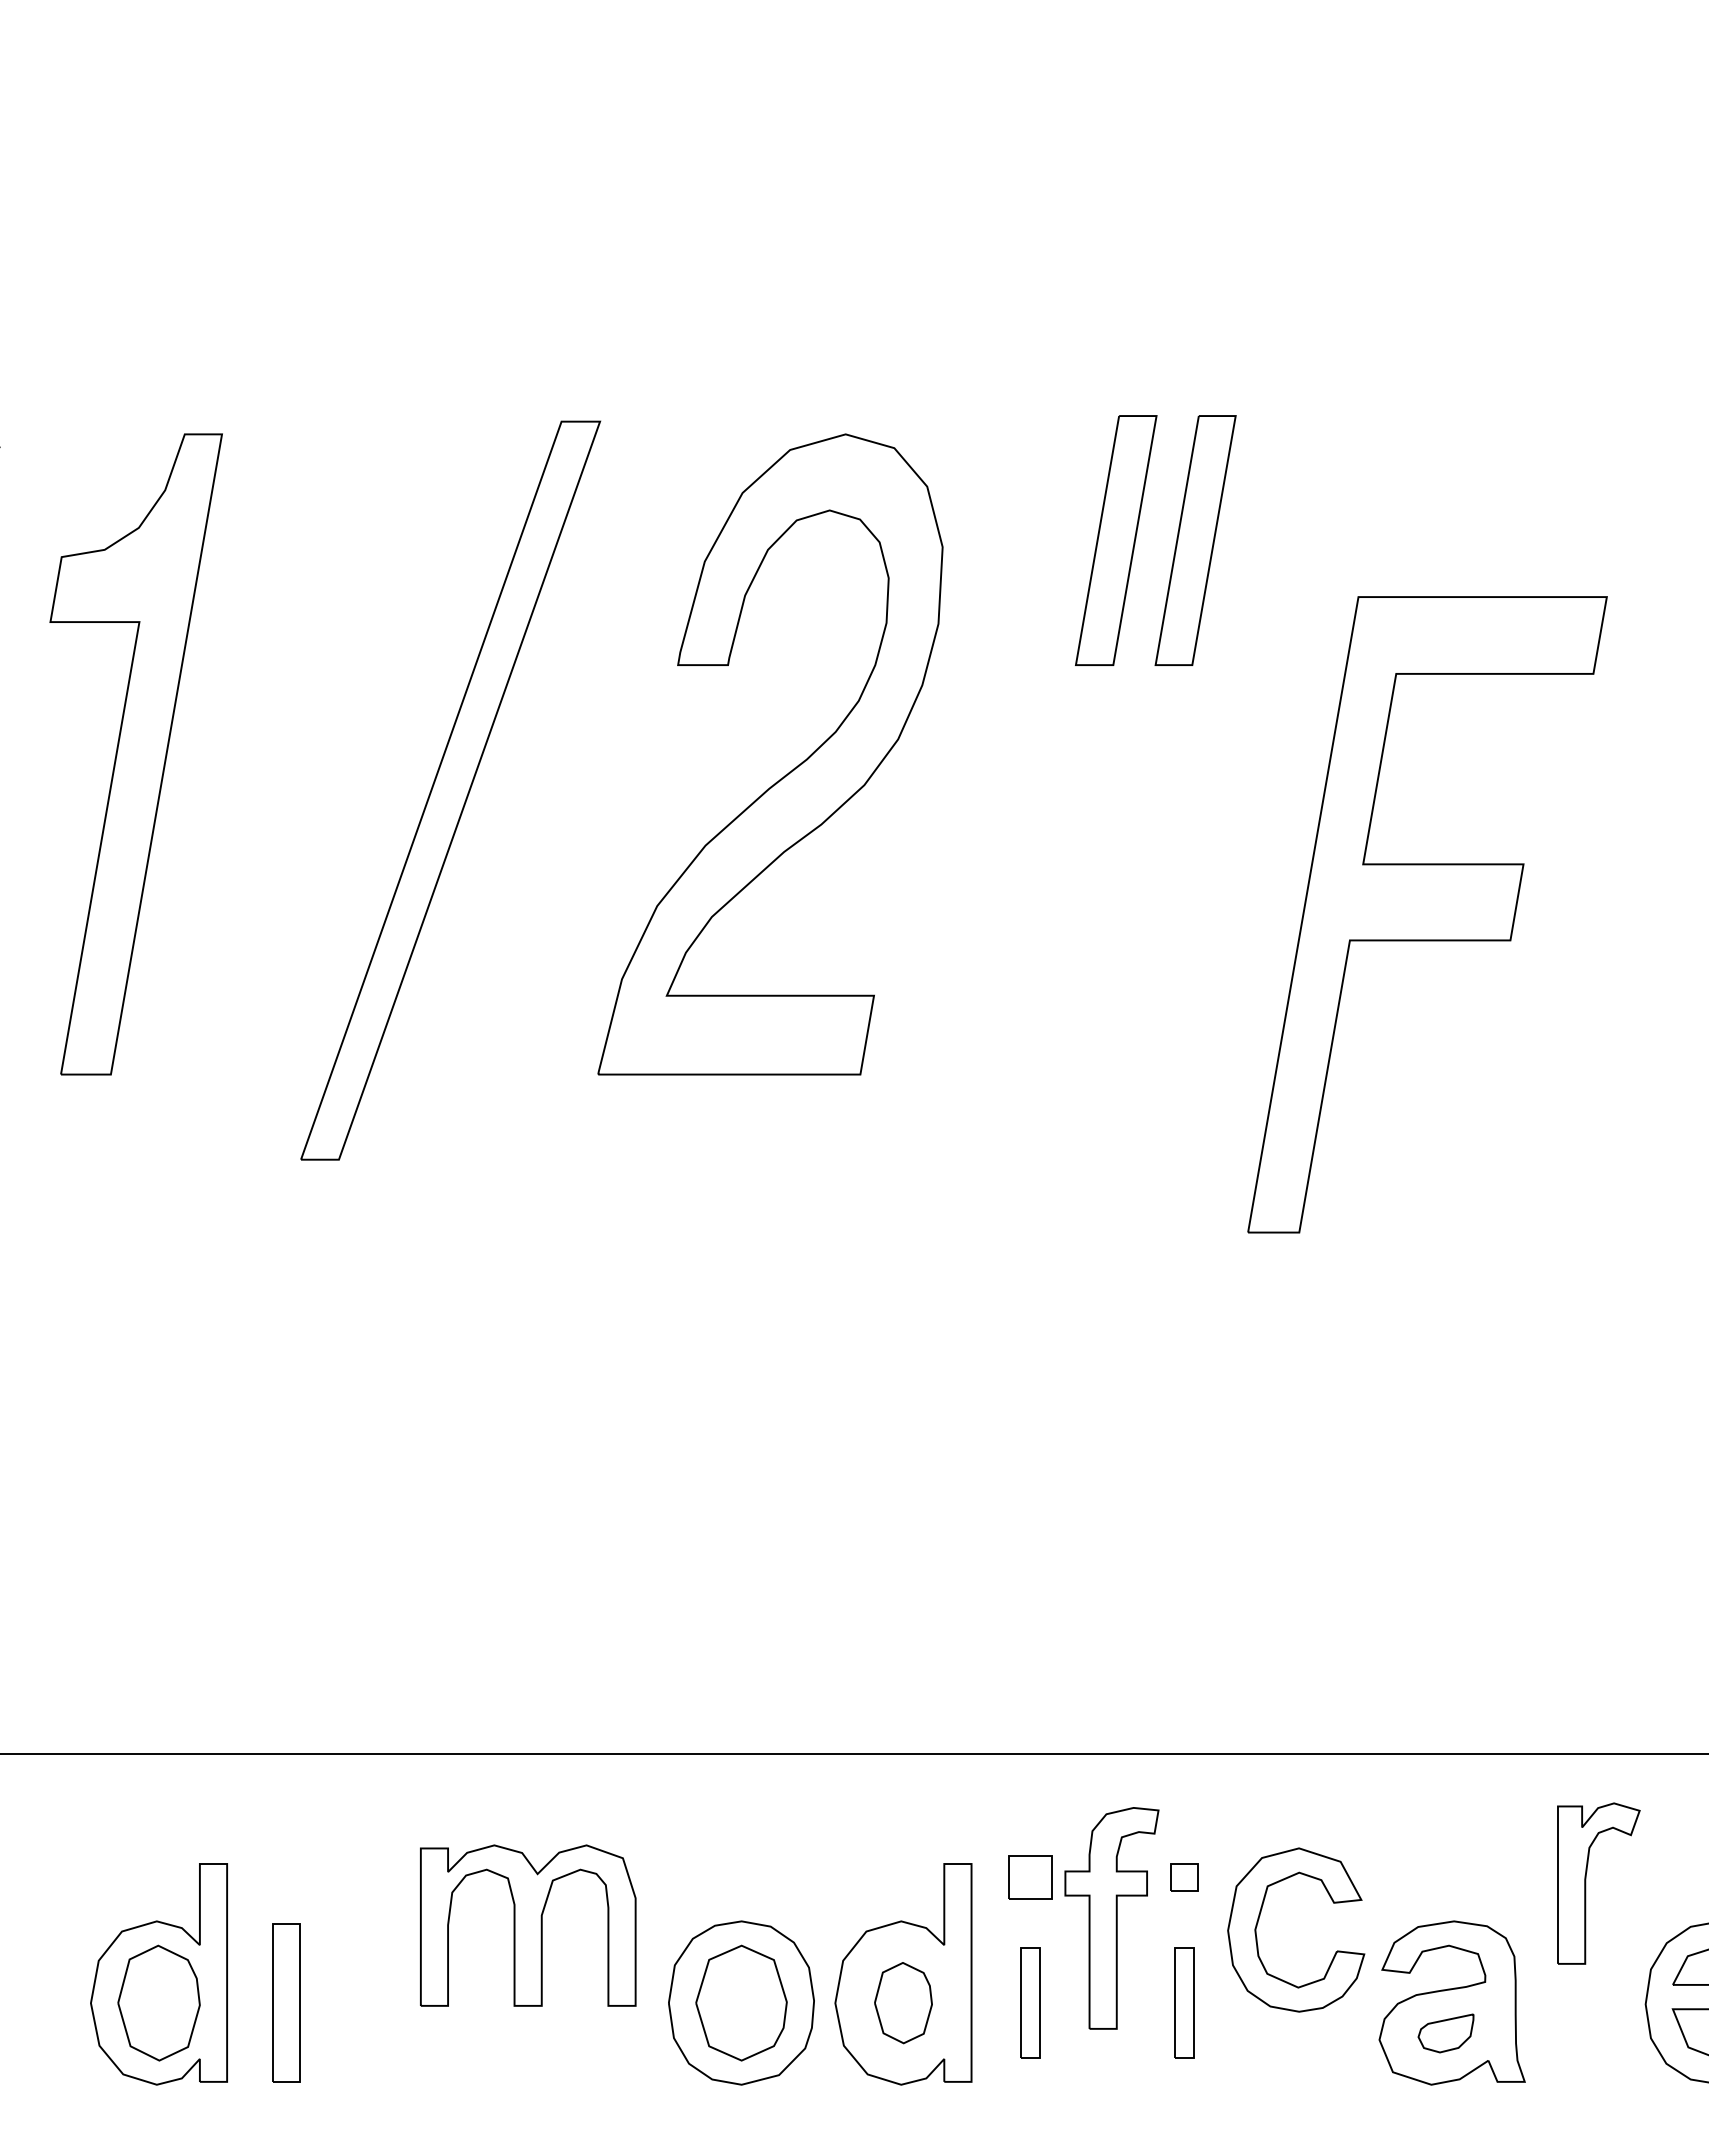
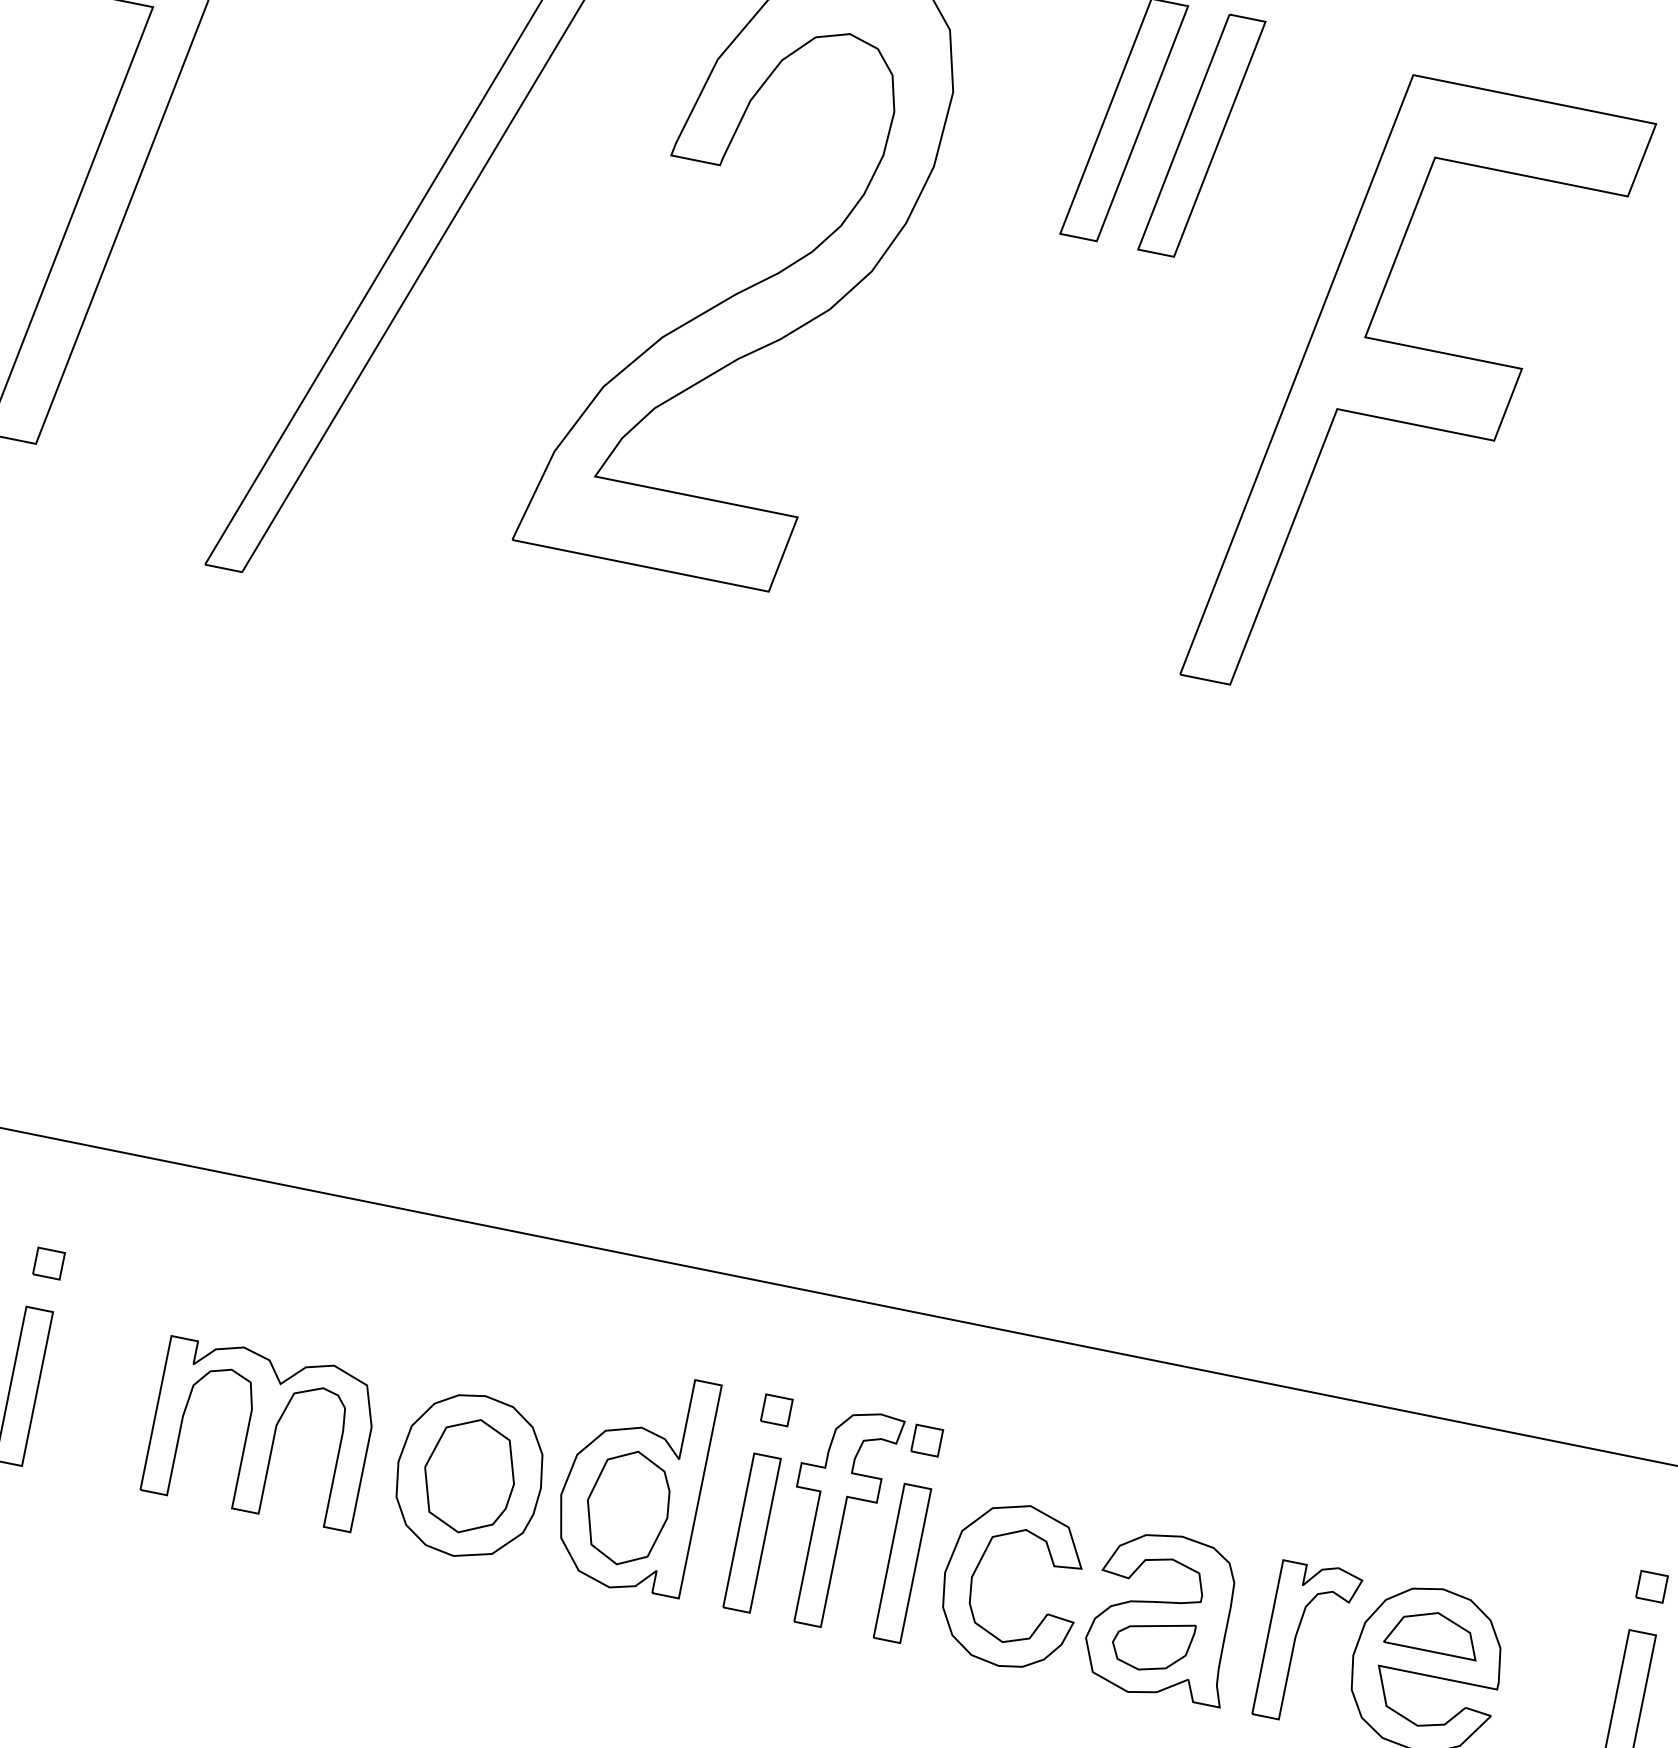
part: (1427, 914) -> (1418, 399), moved
part: (286, 1877) -> (49, 1263), added
part: (1030, 1877) -> (776, 1410), size x0.62
part: (1586, 1883) -> (1295, 1641), moved
part: (1260, 1916) -> (979, 1565), moved
part: (1111, 1918) -> (837, 1518), moved
part: (528, 1925) -> (261, 1432), moved
part: (903, 2002) -> (627, 1507), size x1.43
part: (1030, 2002) -> (752, 1532), size x1.43
part: (1184, 2002) -> (902, 1562), size x1.43
part: (1445, 2033) -> (1151, 1644), size x1.43

